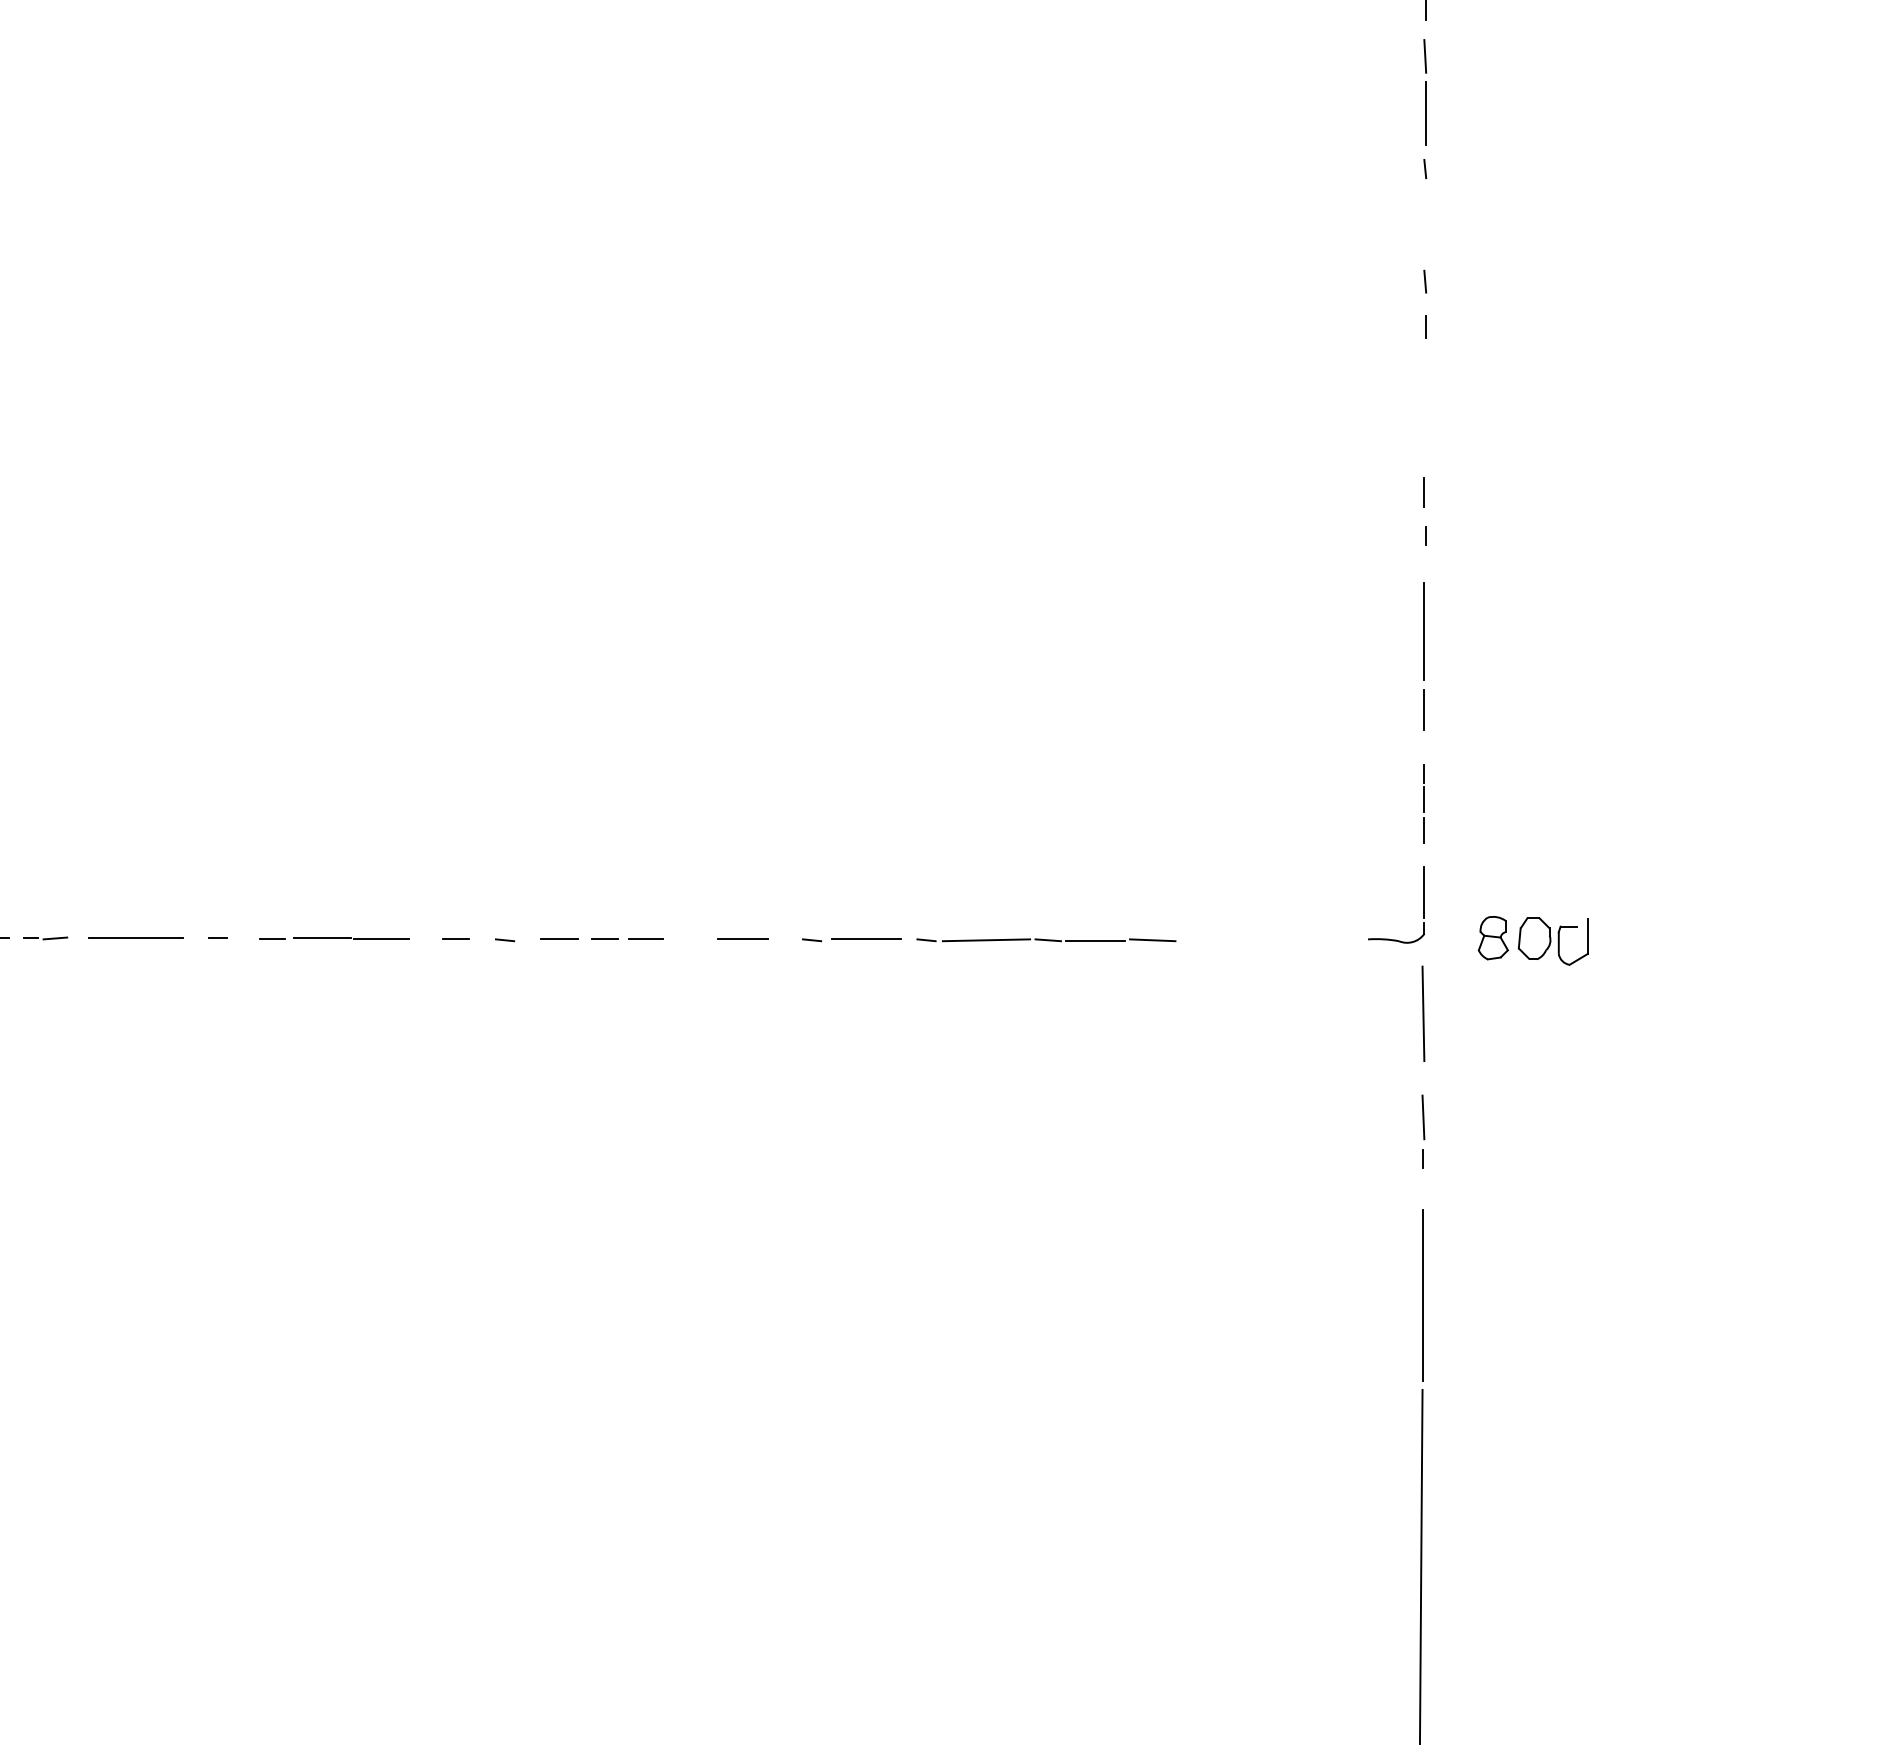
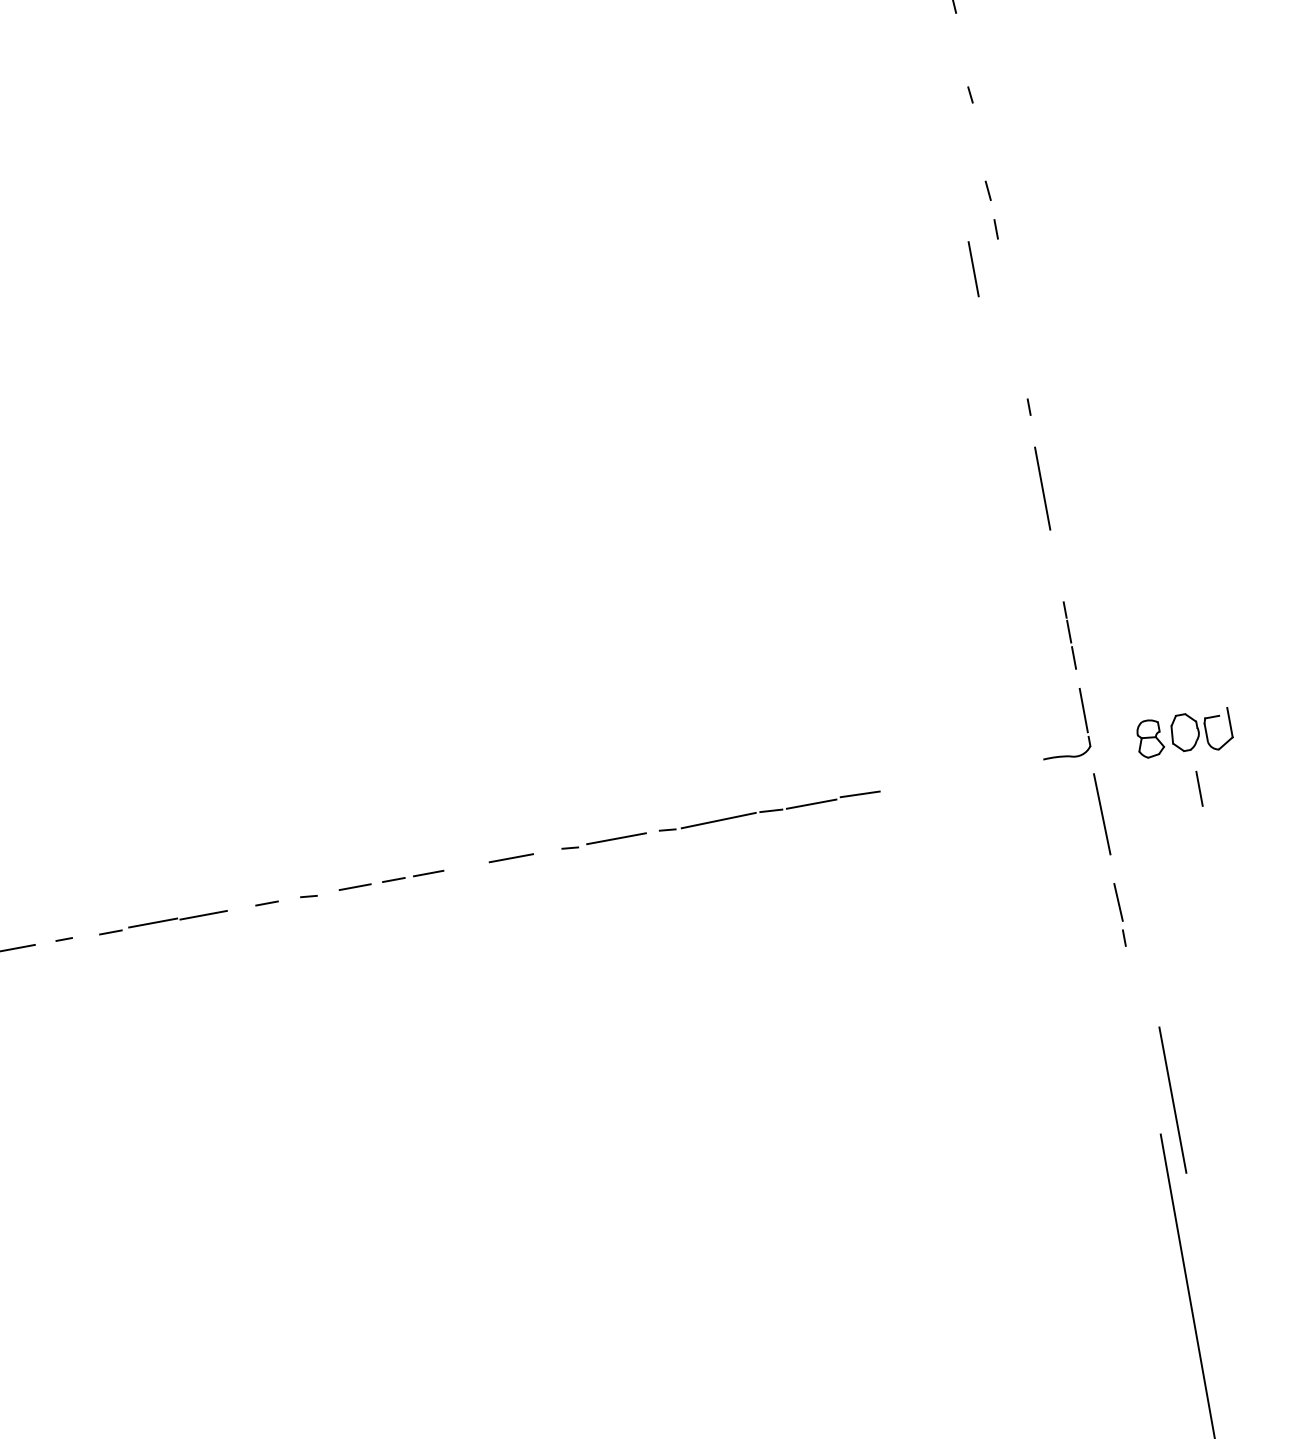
line: (1425, 113) -> (973, 269), moved
line: (1424, 491) -> (1020, 369), removed
line: (1423, 709) -> (1198, 788), moved
line: (1422, 1295) -> (1172, 1100), moved

